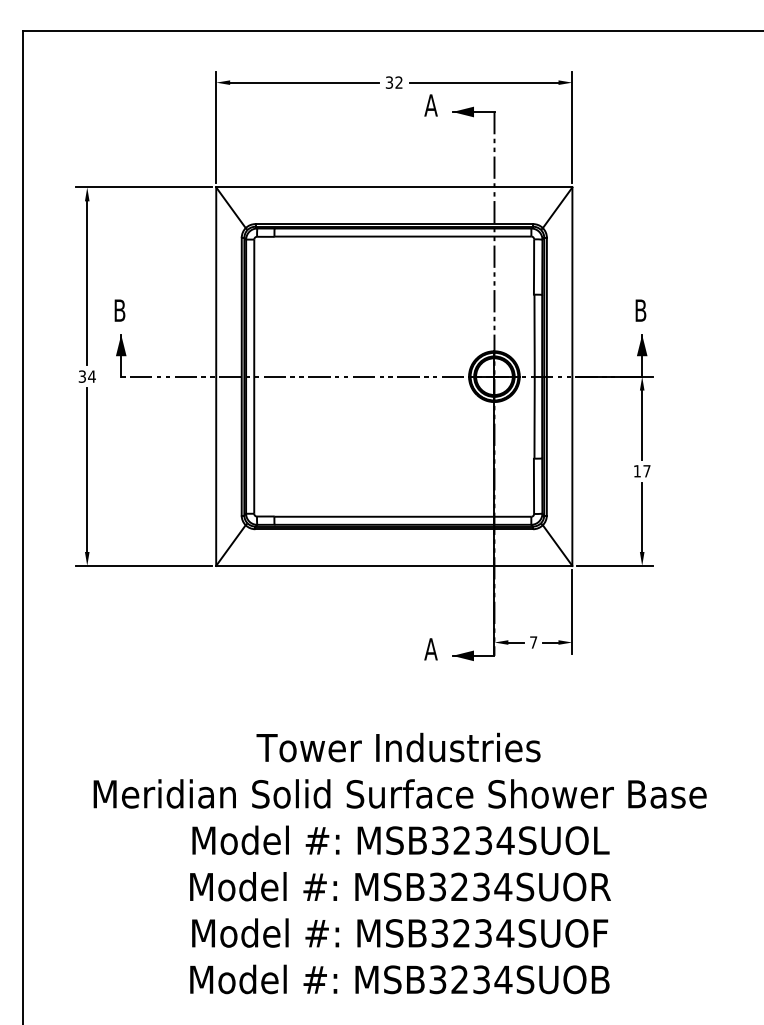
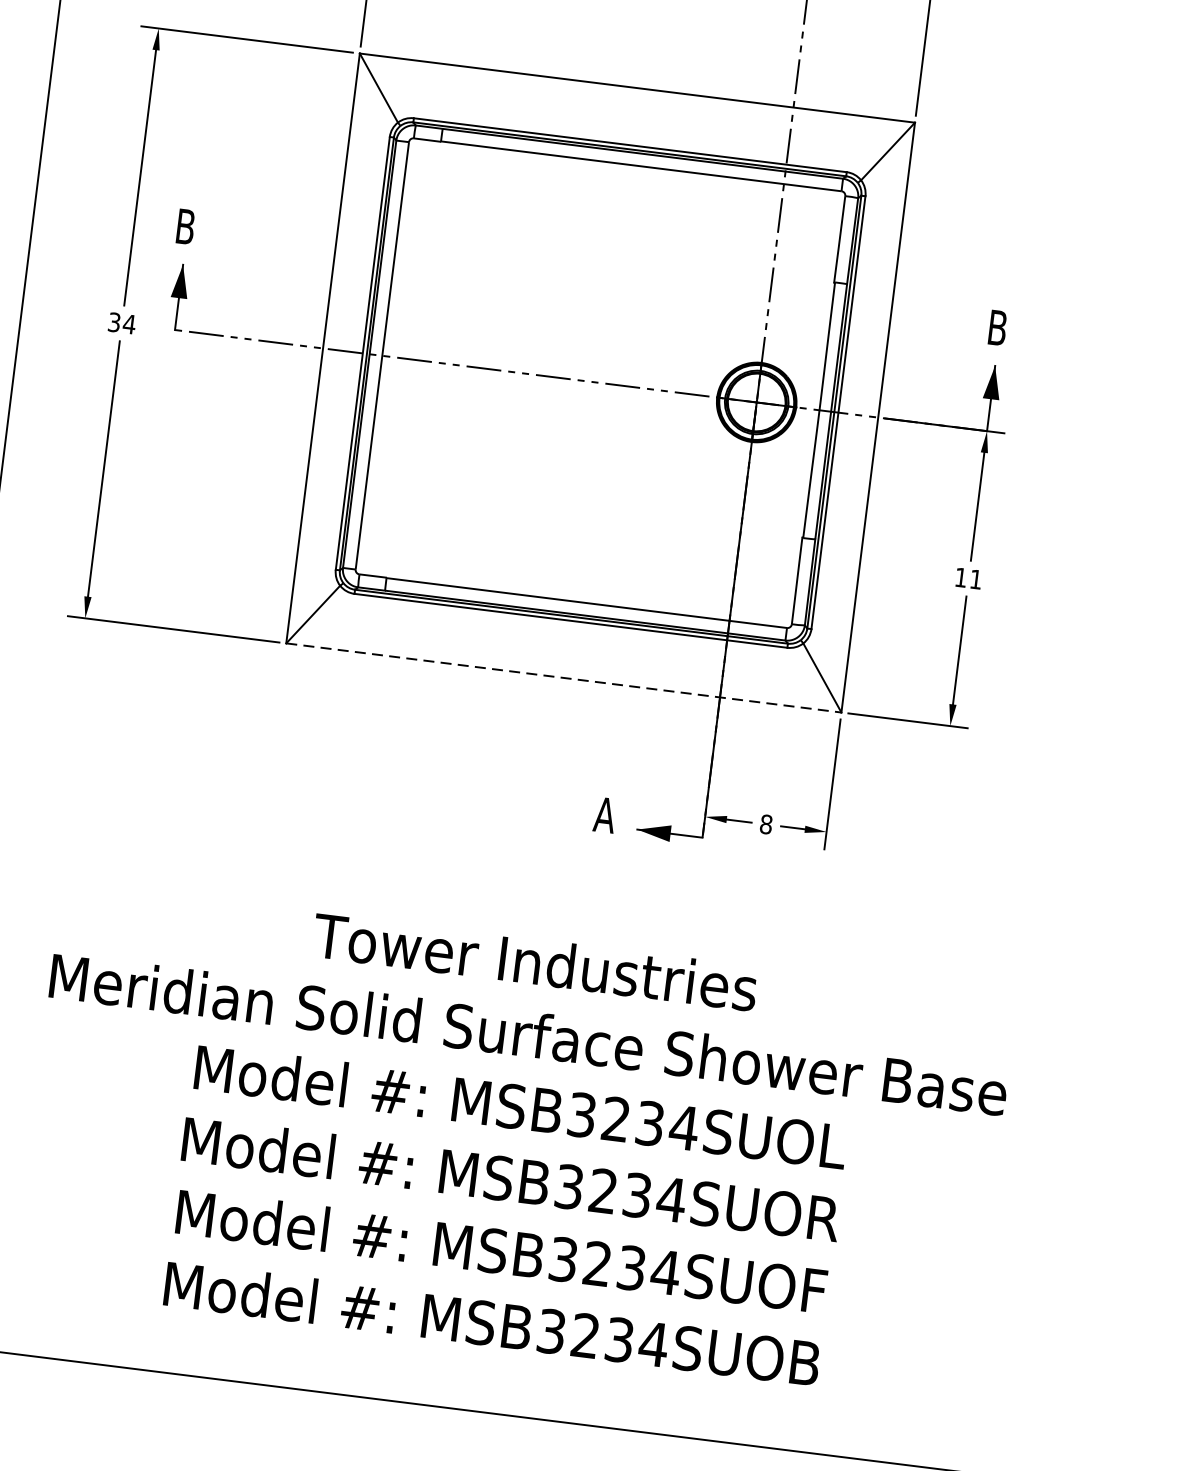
text: (646, 471) -> (975, 579), 17 -> 11
line: (394, 565) -> (564, 677), solid -> dashed
text: (533, 642) -> (766, 824), 7 -> 8

